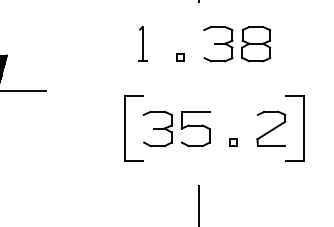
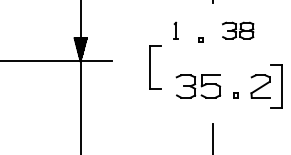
part: (141, 43) -> (175, 30), size x0.7
part: (236, 43) -> (237, 30), size x0.7
part: (134, 128) -> (155, 67), moved

